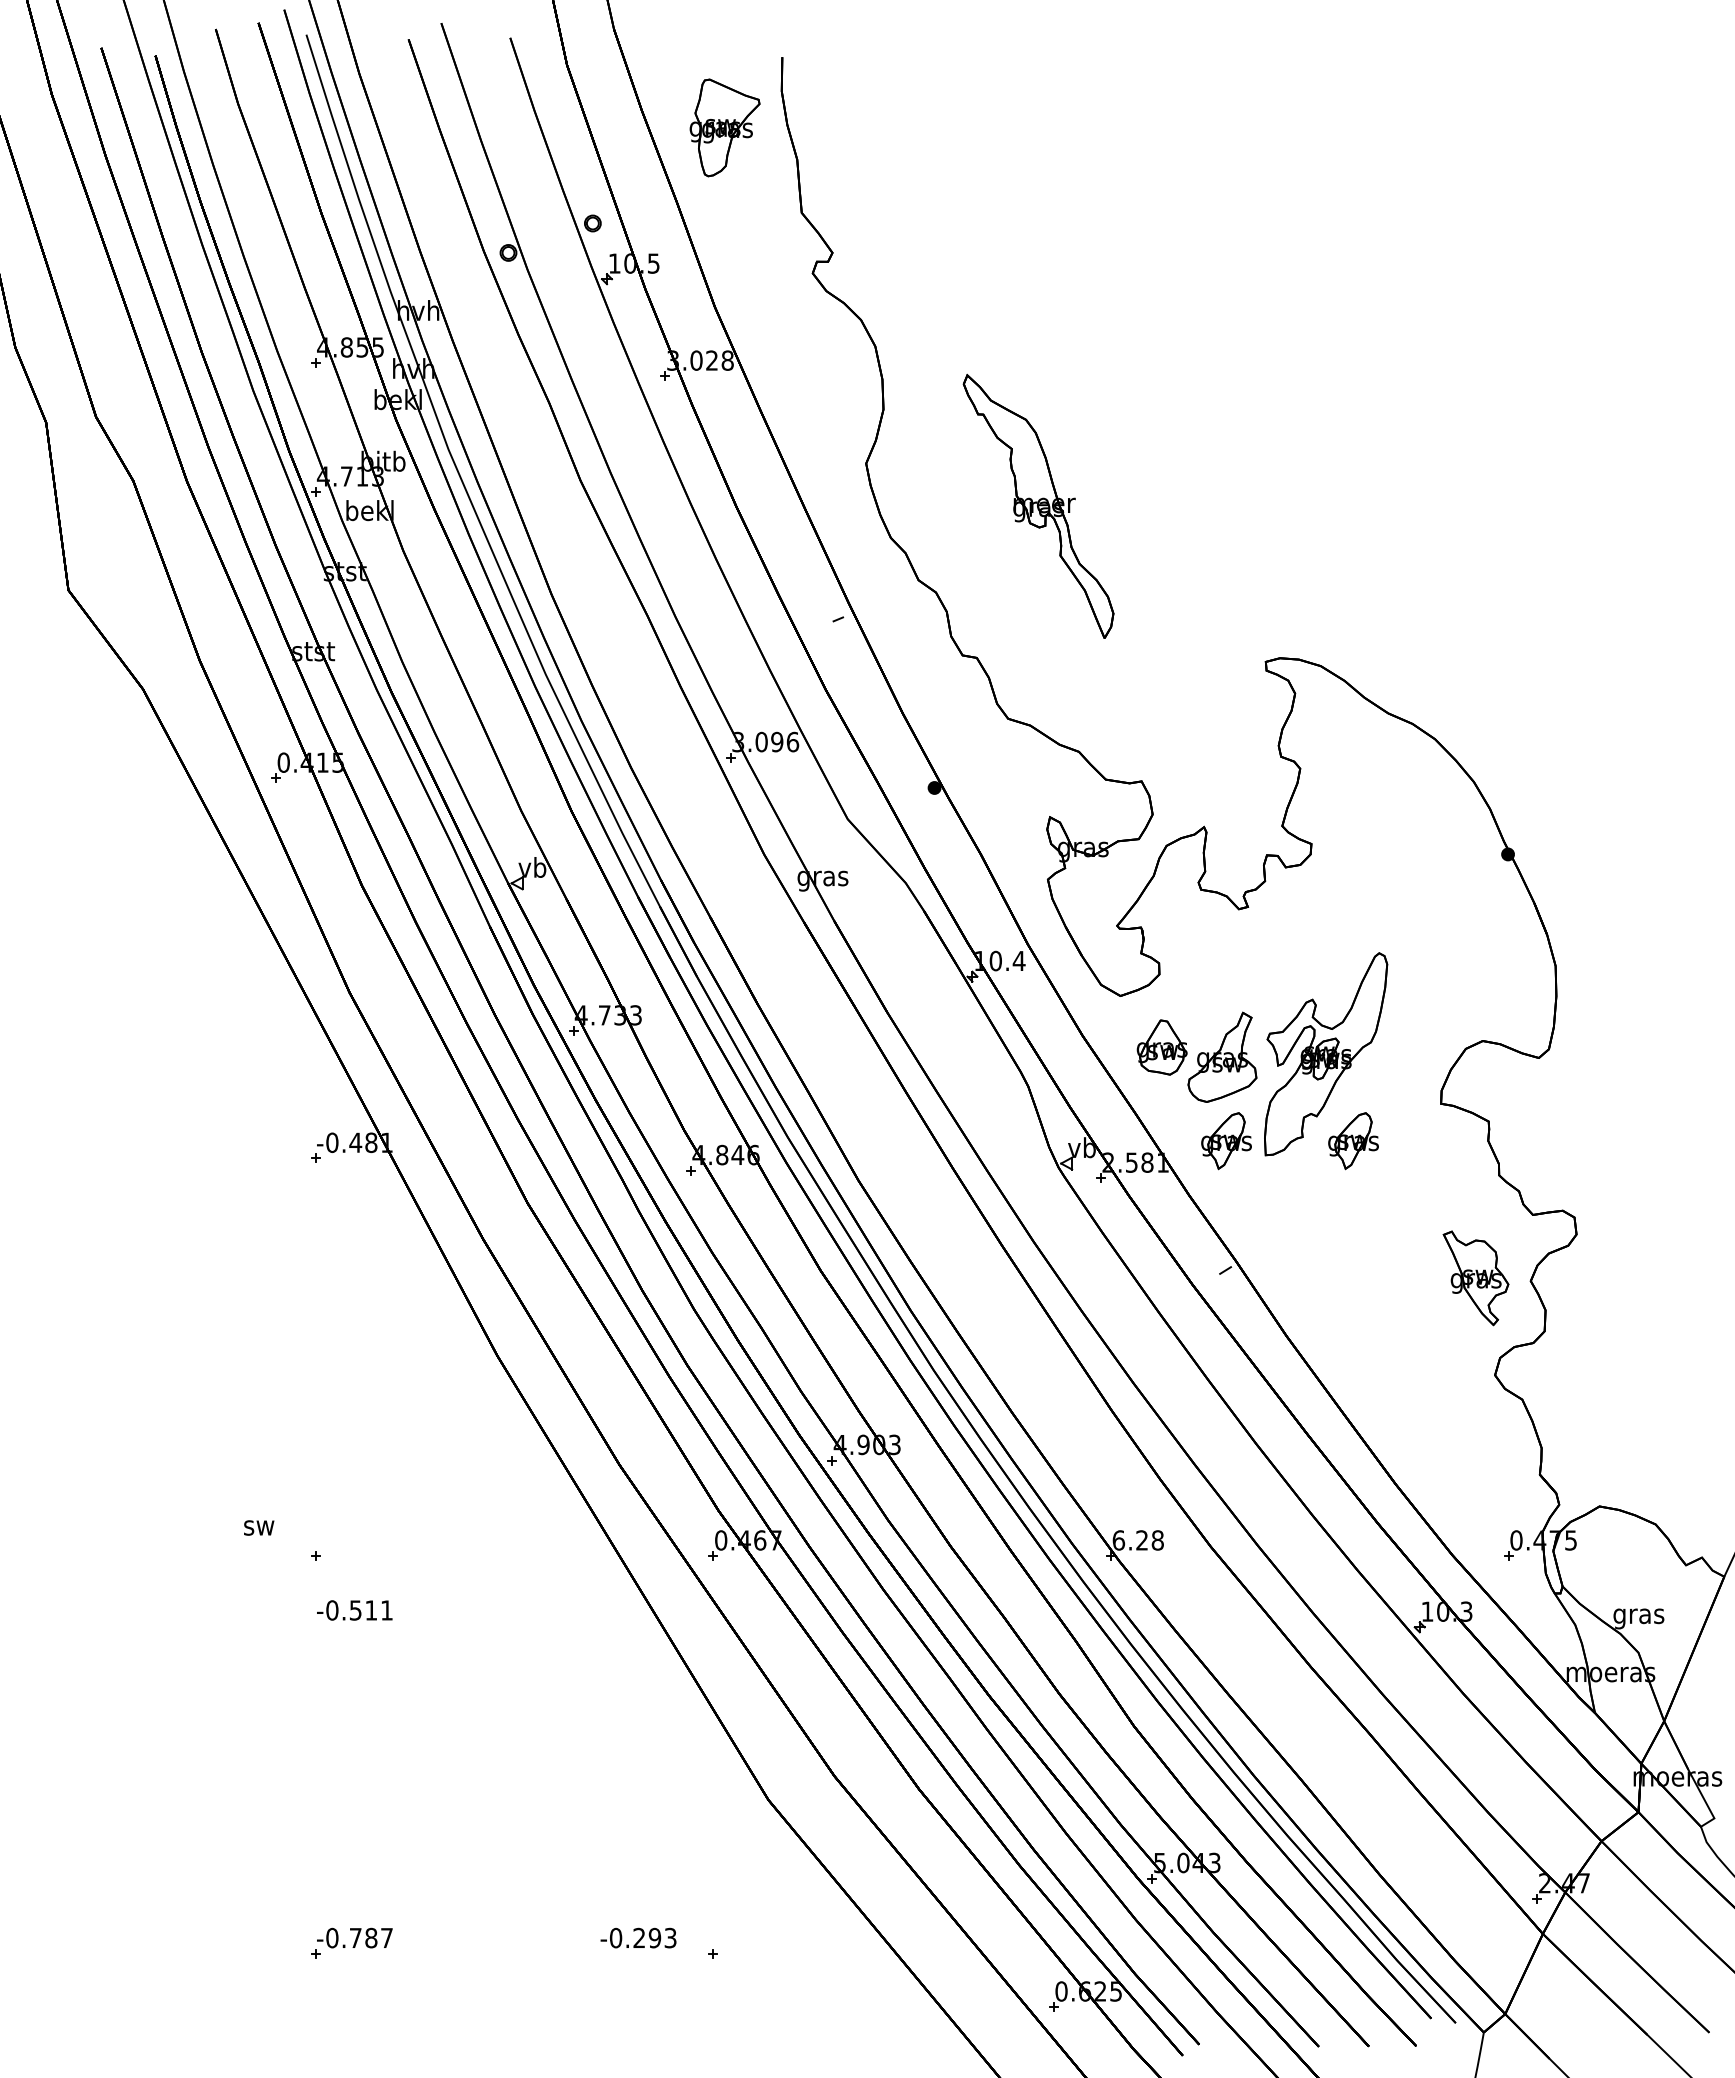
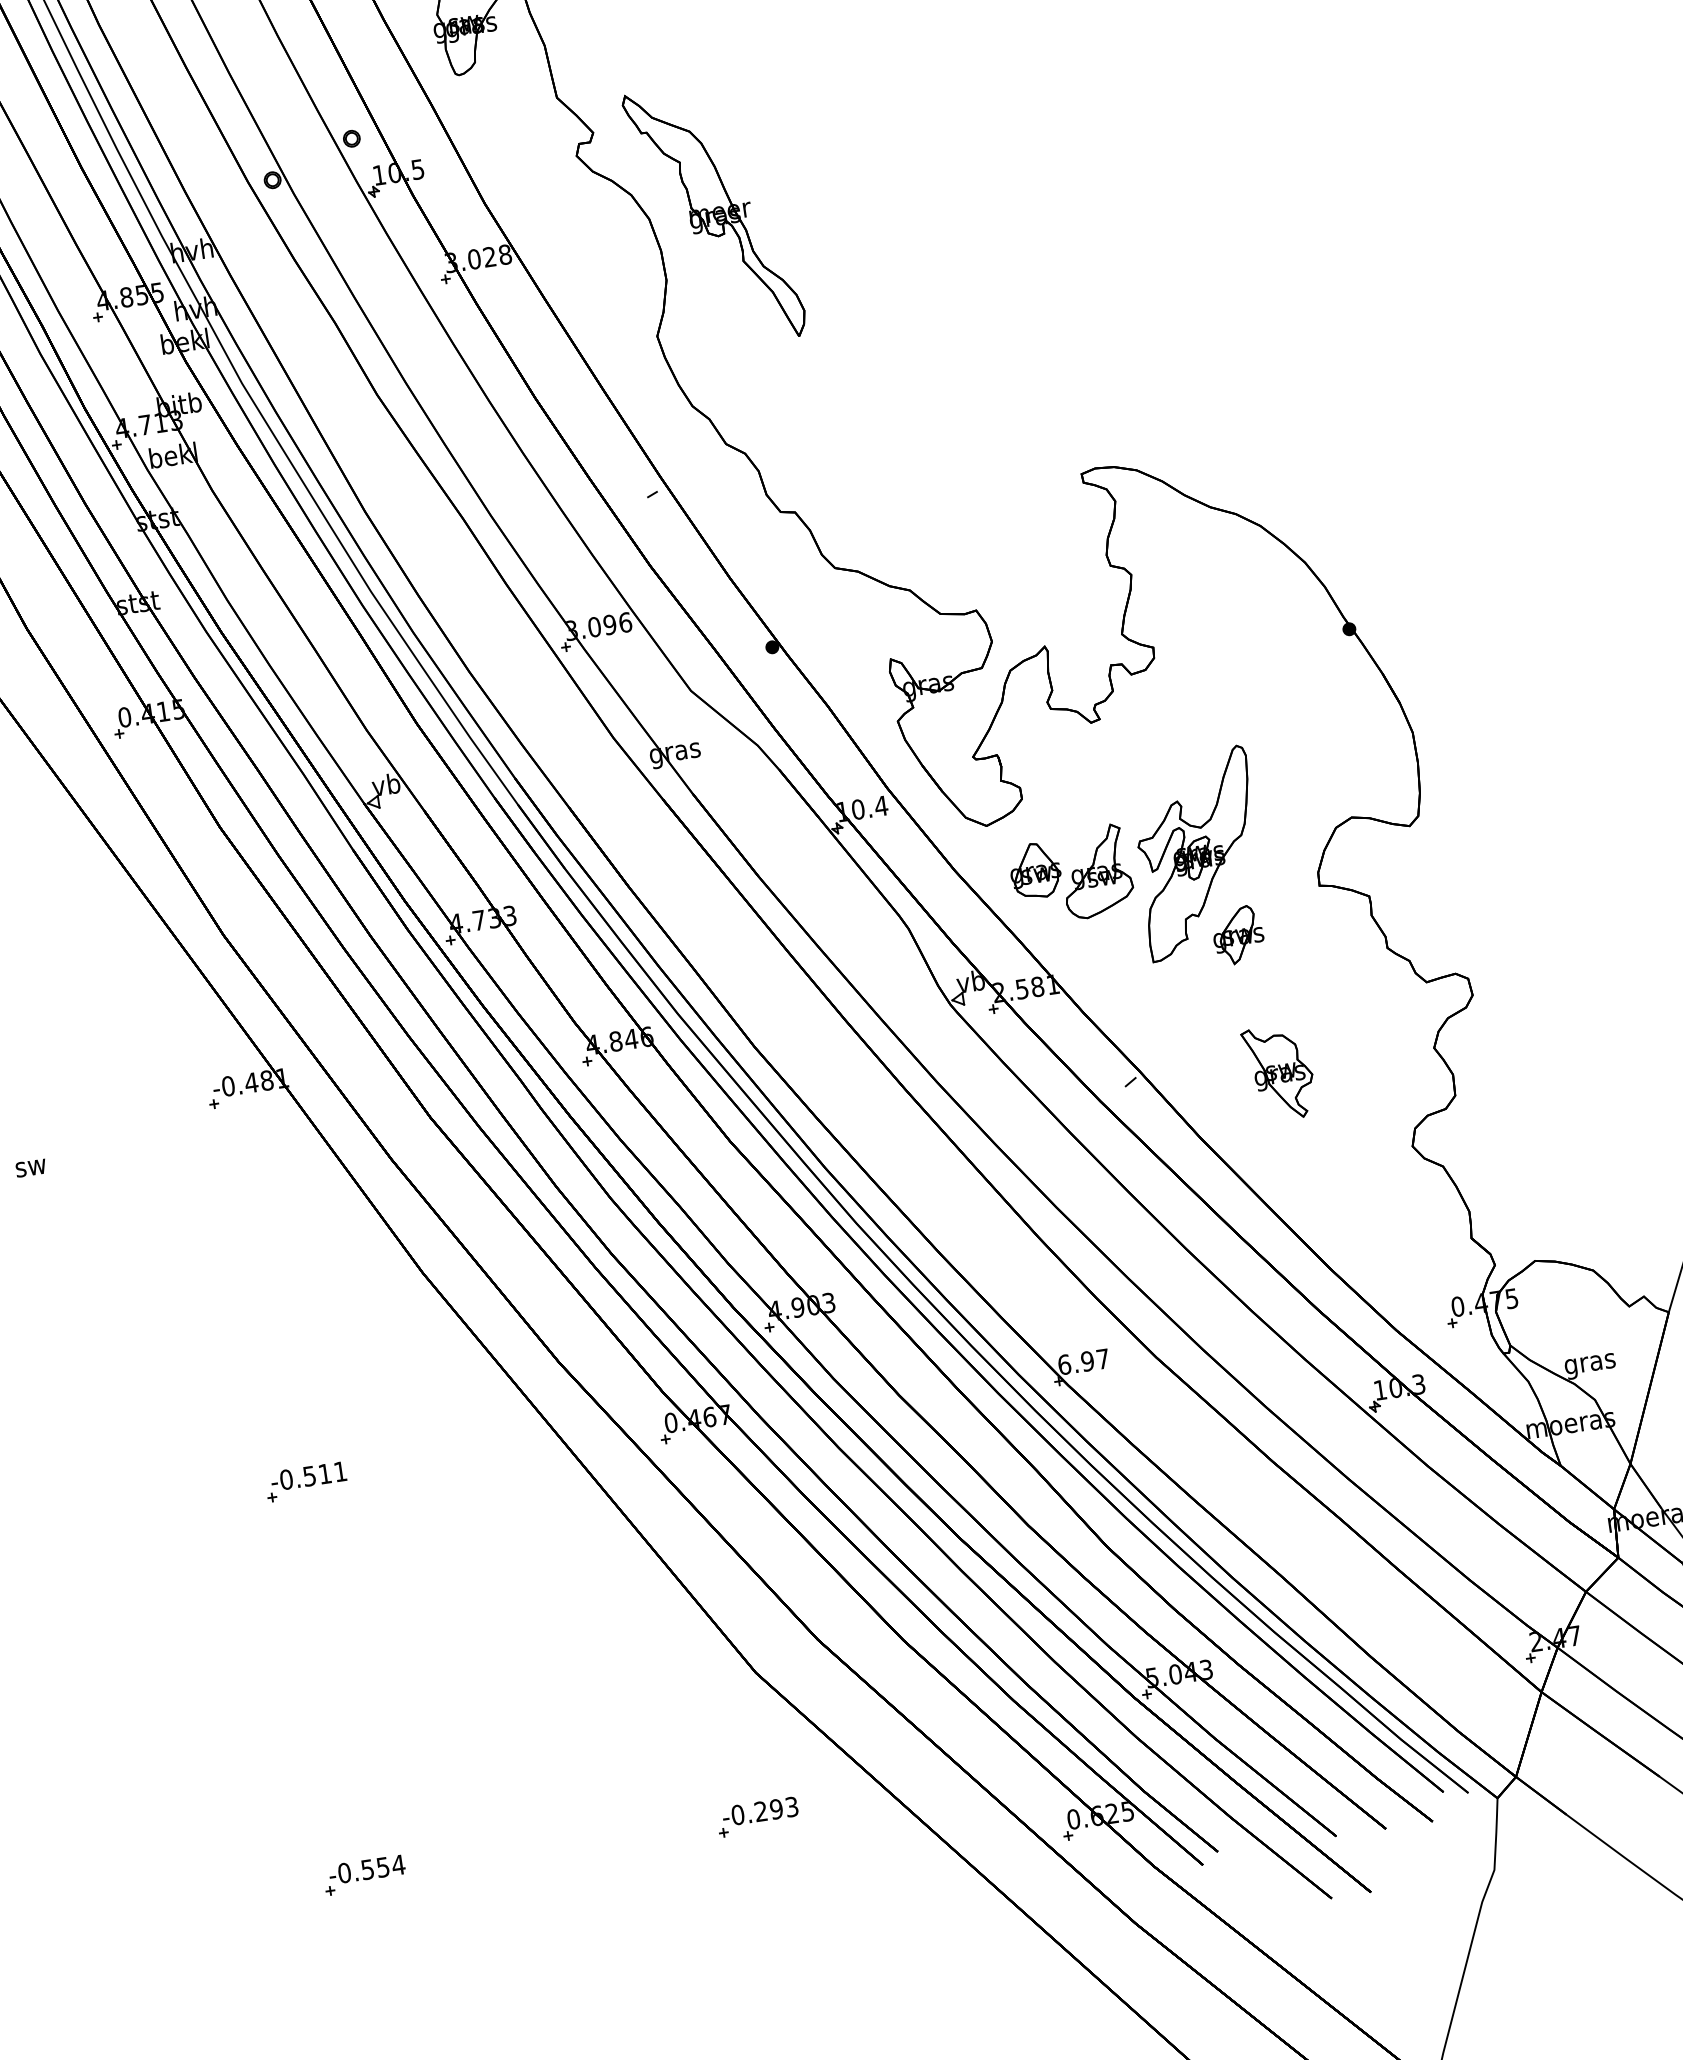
part: (1038, 505) -> (714, 214), moved
part: (1226, 1141) -> (1112, 954), removed
part: (1475, 1278) -> (1278, 1073), moved
text: (259, 1527) -> (31, 1167), moved
text: (1149, 1540) -> (1094, 1360), 6.28 -> 6.97
text: (354, 1610) -> (308, 1476), moved
text: (371, 1937) -> (383, 1866), -0.787 -> -0.554
text: (638, 1937) -> (760, 1811), moved

